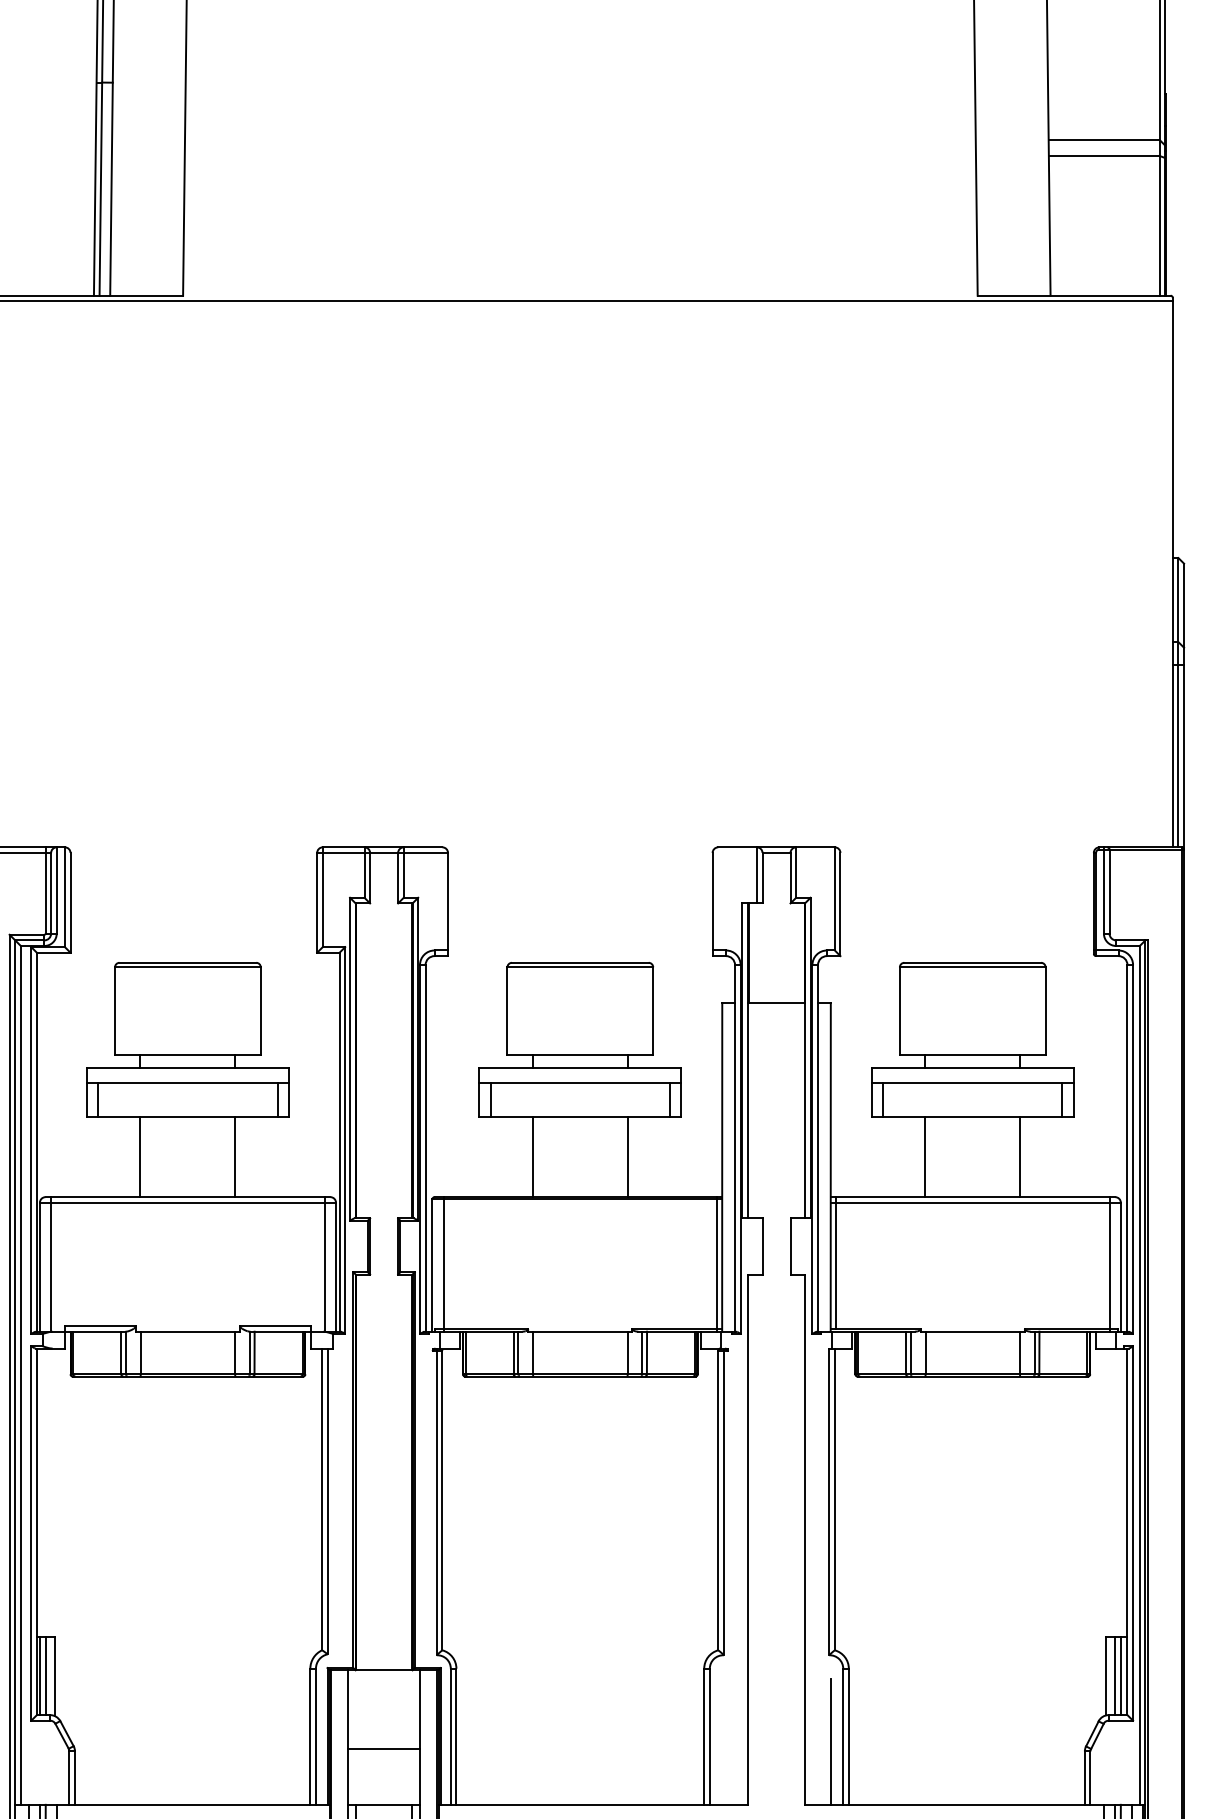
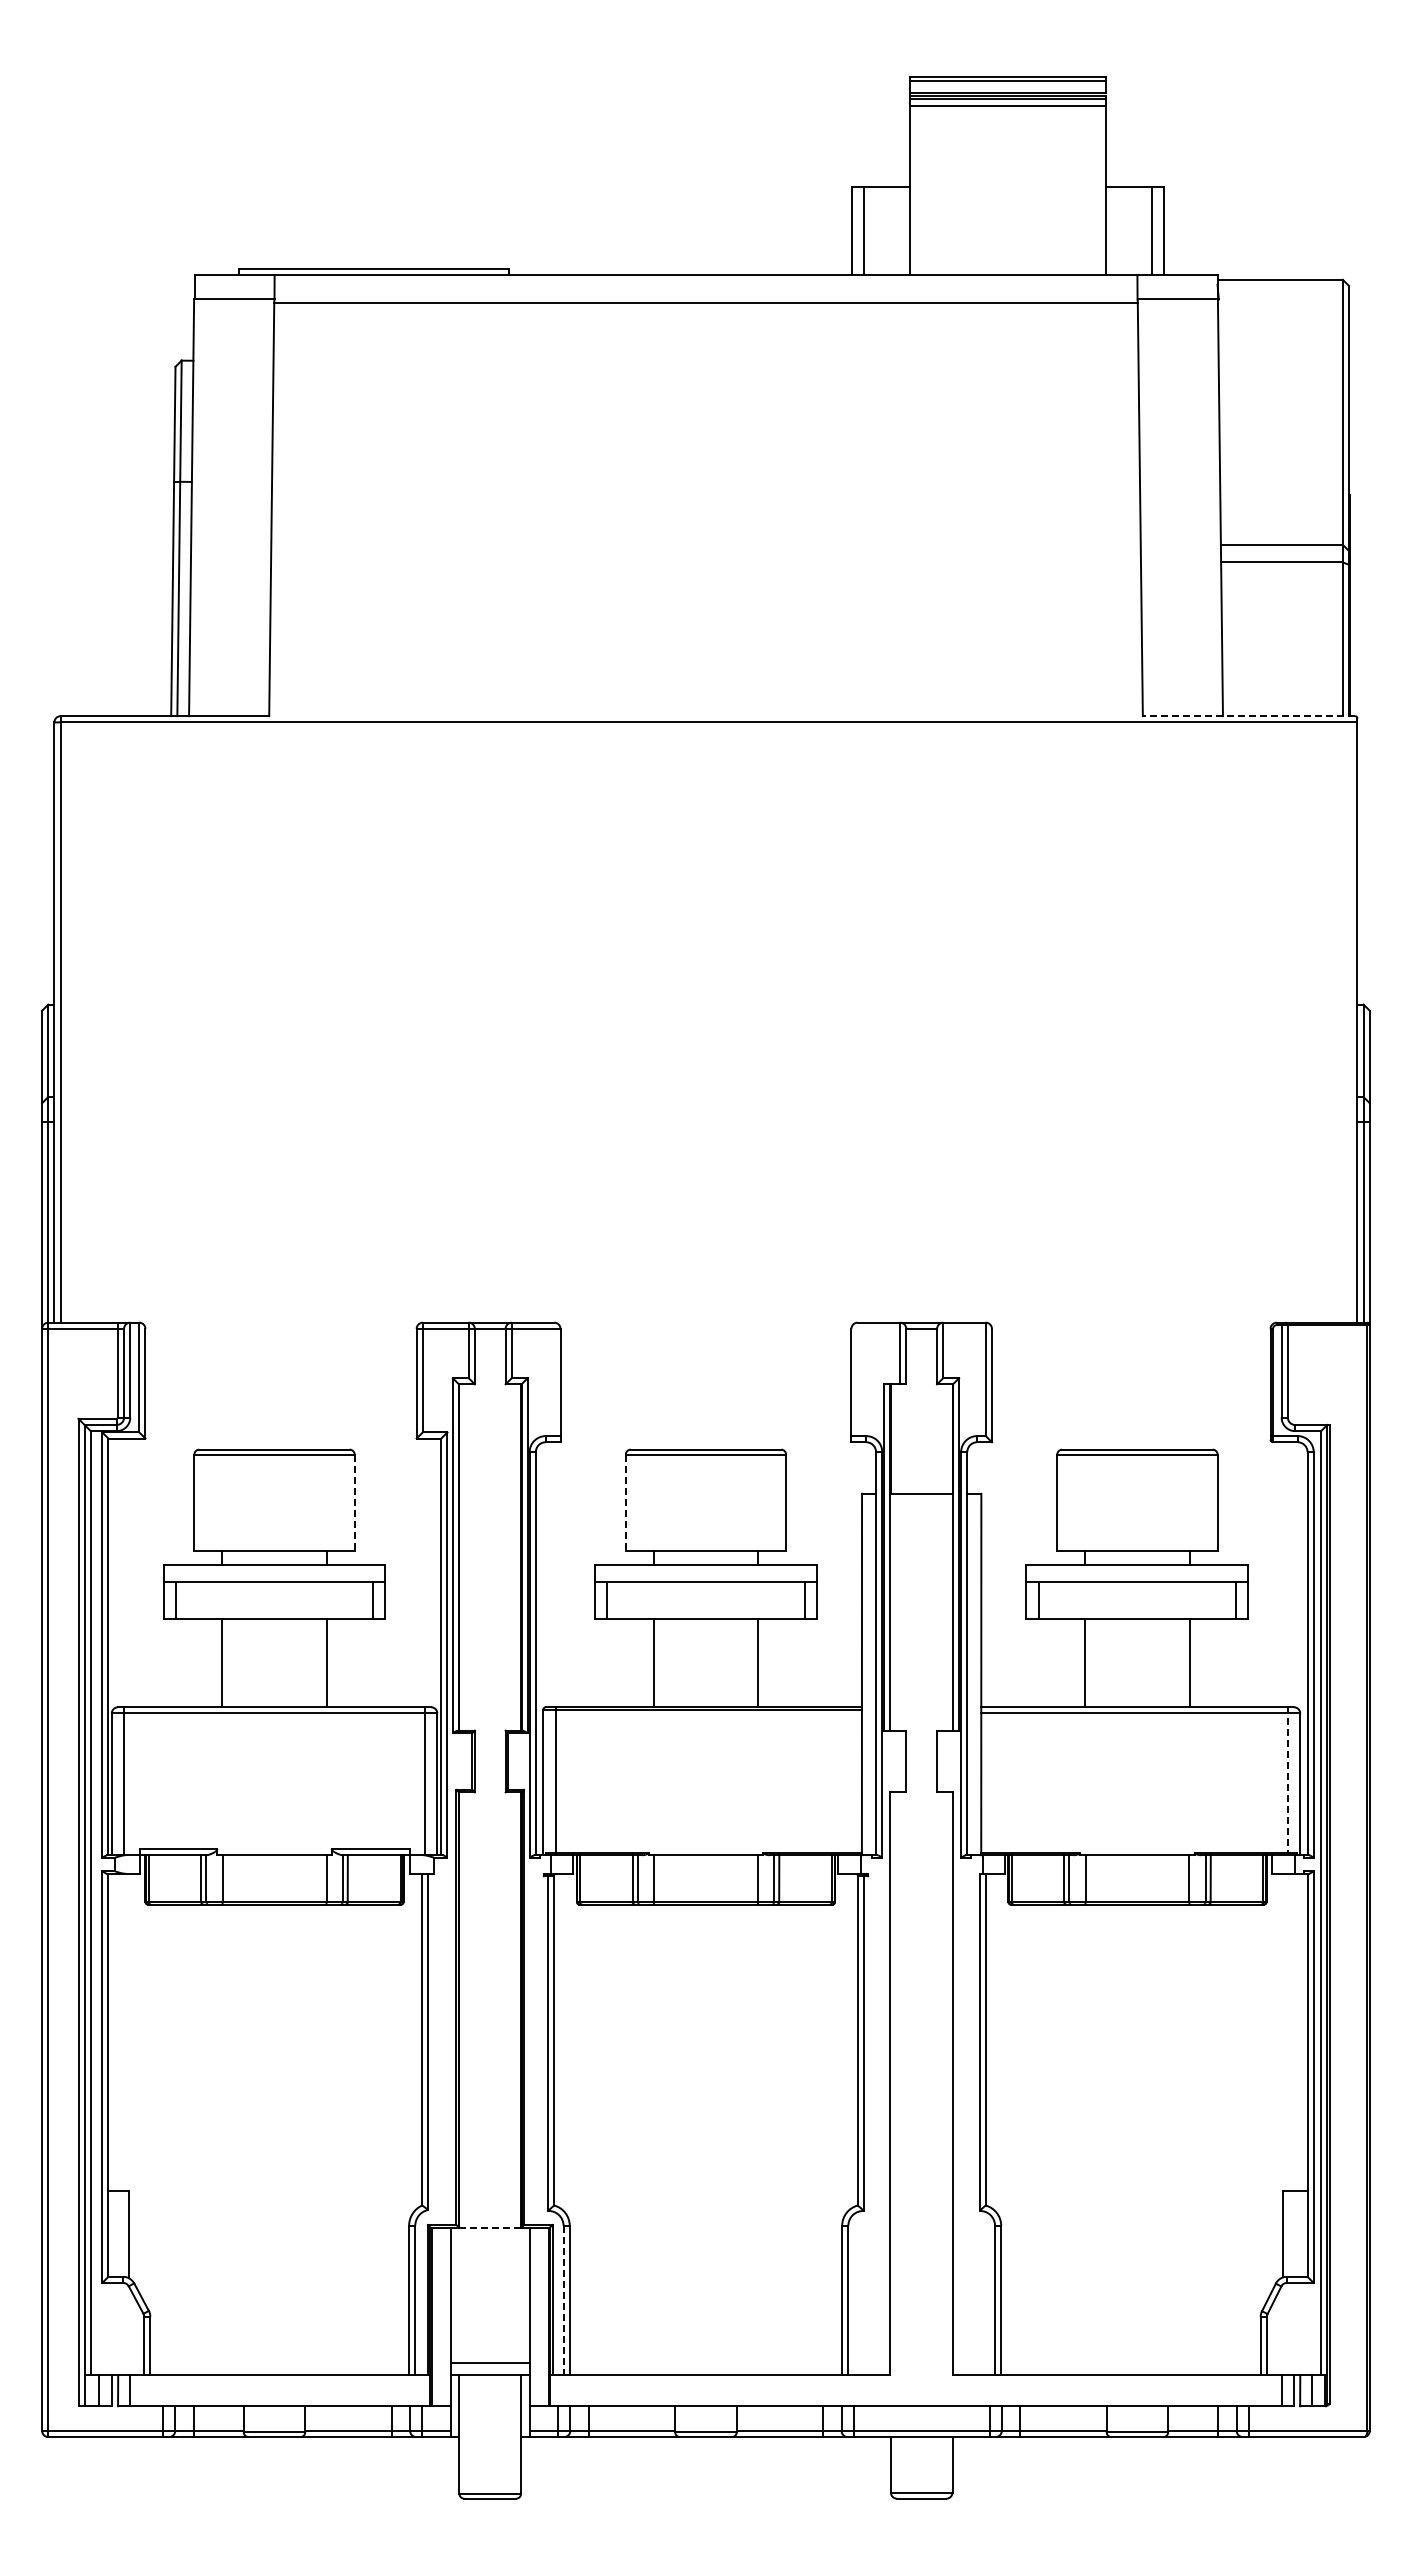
line: (1073, 296) -> (1248, 716), solid -> dashed
line: (260, 1011) -> (354, 1503), solid -> dashed
line: (507, 1011) -> (625, 1503), solid -> dashed
line: (836, 1262) -> (987, 1779), removed
line: (717, 1264) -> (856, 1781), removed
line: (1109, 1264) -> (1287, 1781), solid -> dashed
line: (384, 1670) -> (490, 2227), solid -> dashed
line: (39, 1675) -> (111, 2233), removed
line: (45, 1675) -> (117, 2233), removed
line: (1114, 1675) -> (1293, 2233), removed
line: (1121, 1675) -> (1300, 2233), removed
line: (450, 1736) -> (563, 2300), solid -> dashed
line: (830, 1742) -> (981, 2306), removed
line: (383, 1748) -> (489, 2362), moved

